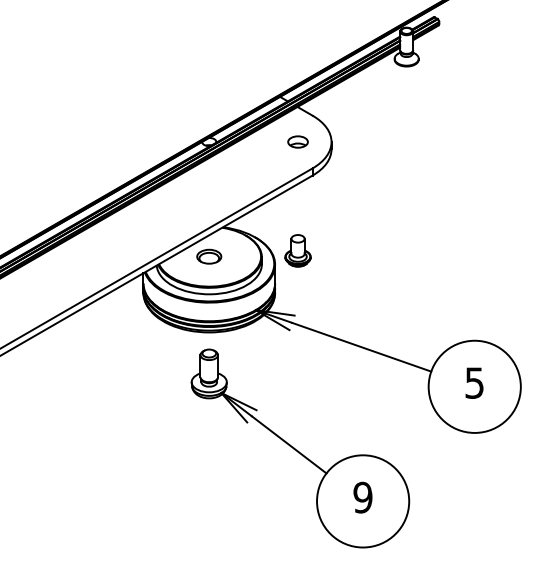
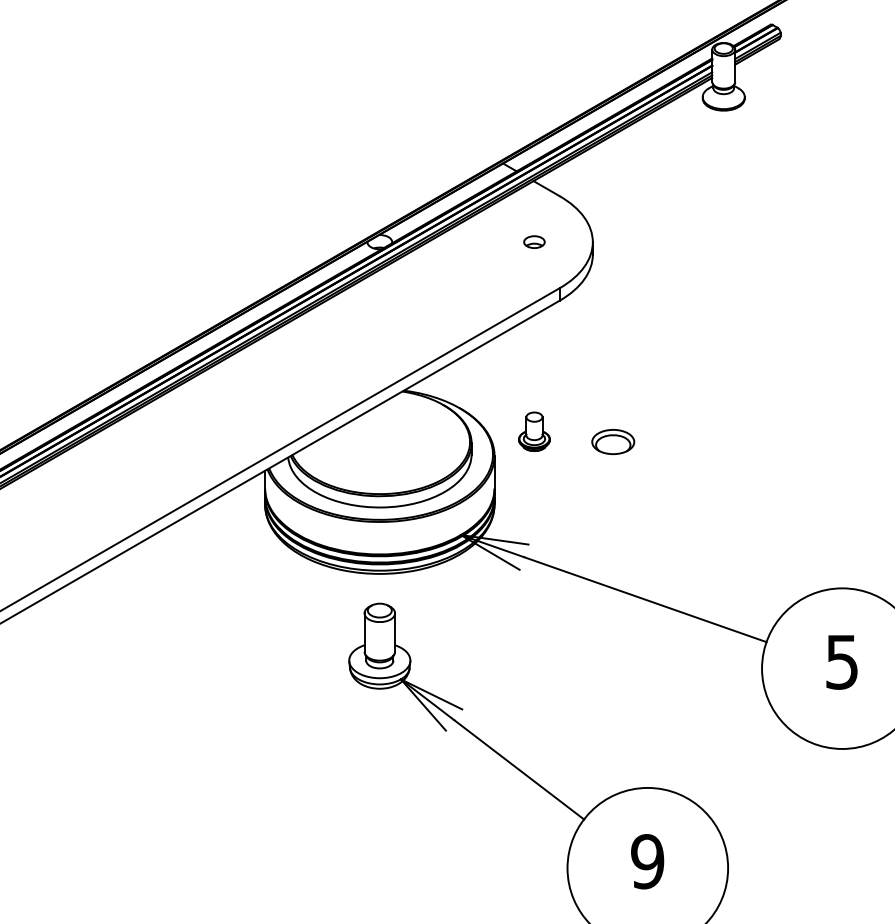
part: (297, 141) -> (533, 241), size x0.6
part: (297, 250) -> (533, 431), size x0.7
part: (209, 256) -> (613, 441), moved

